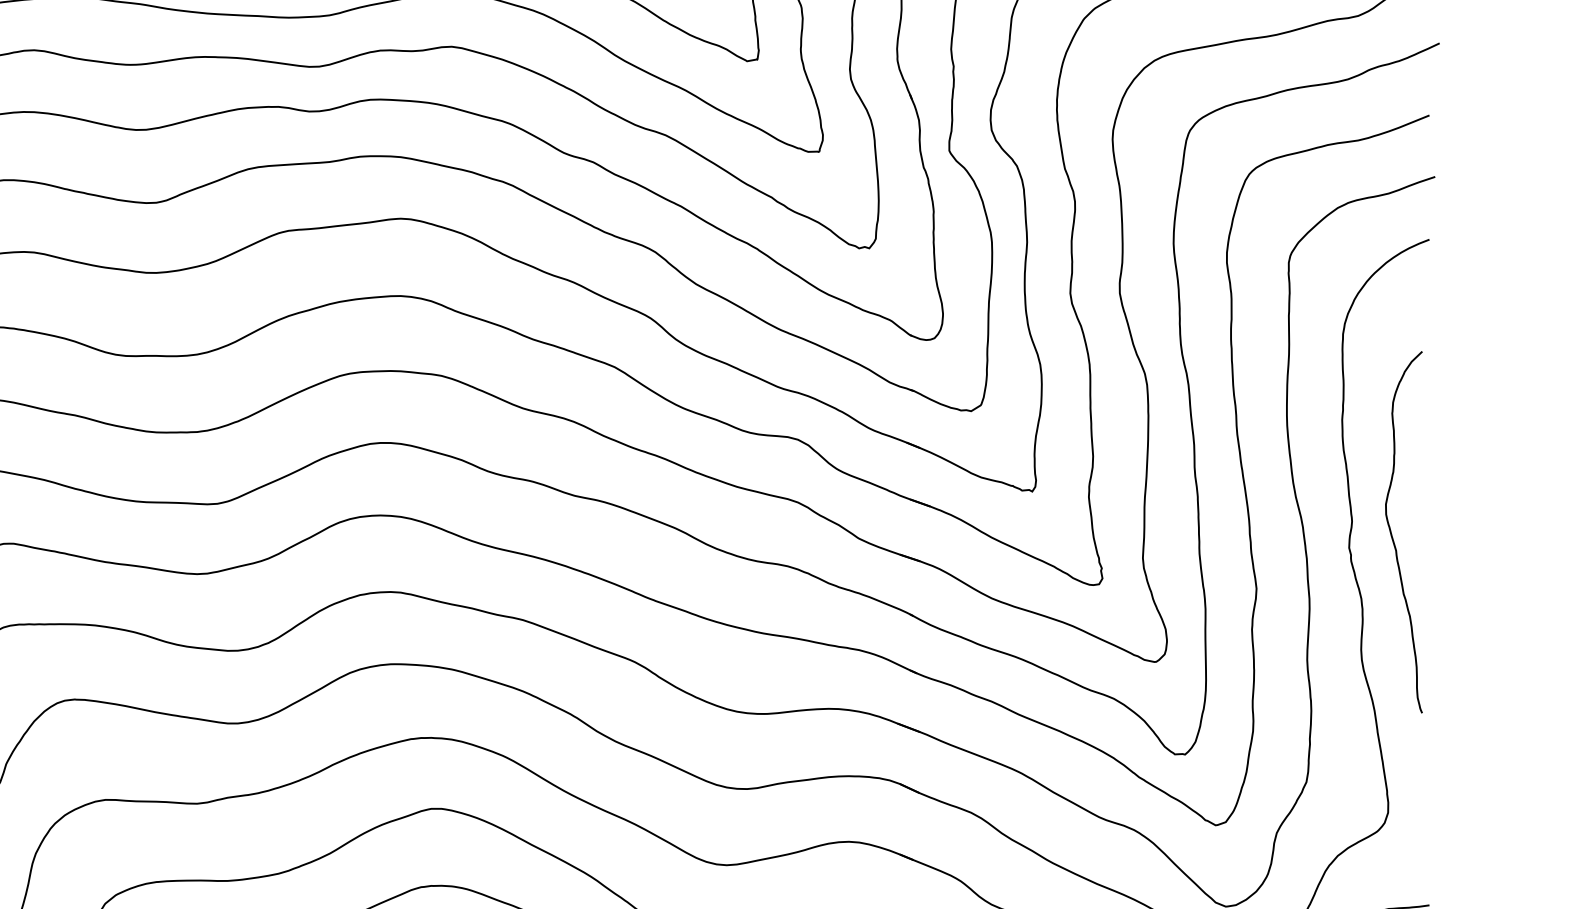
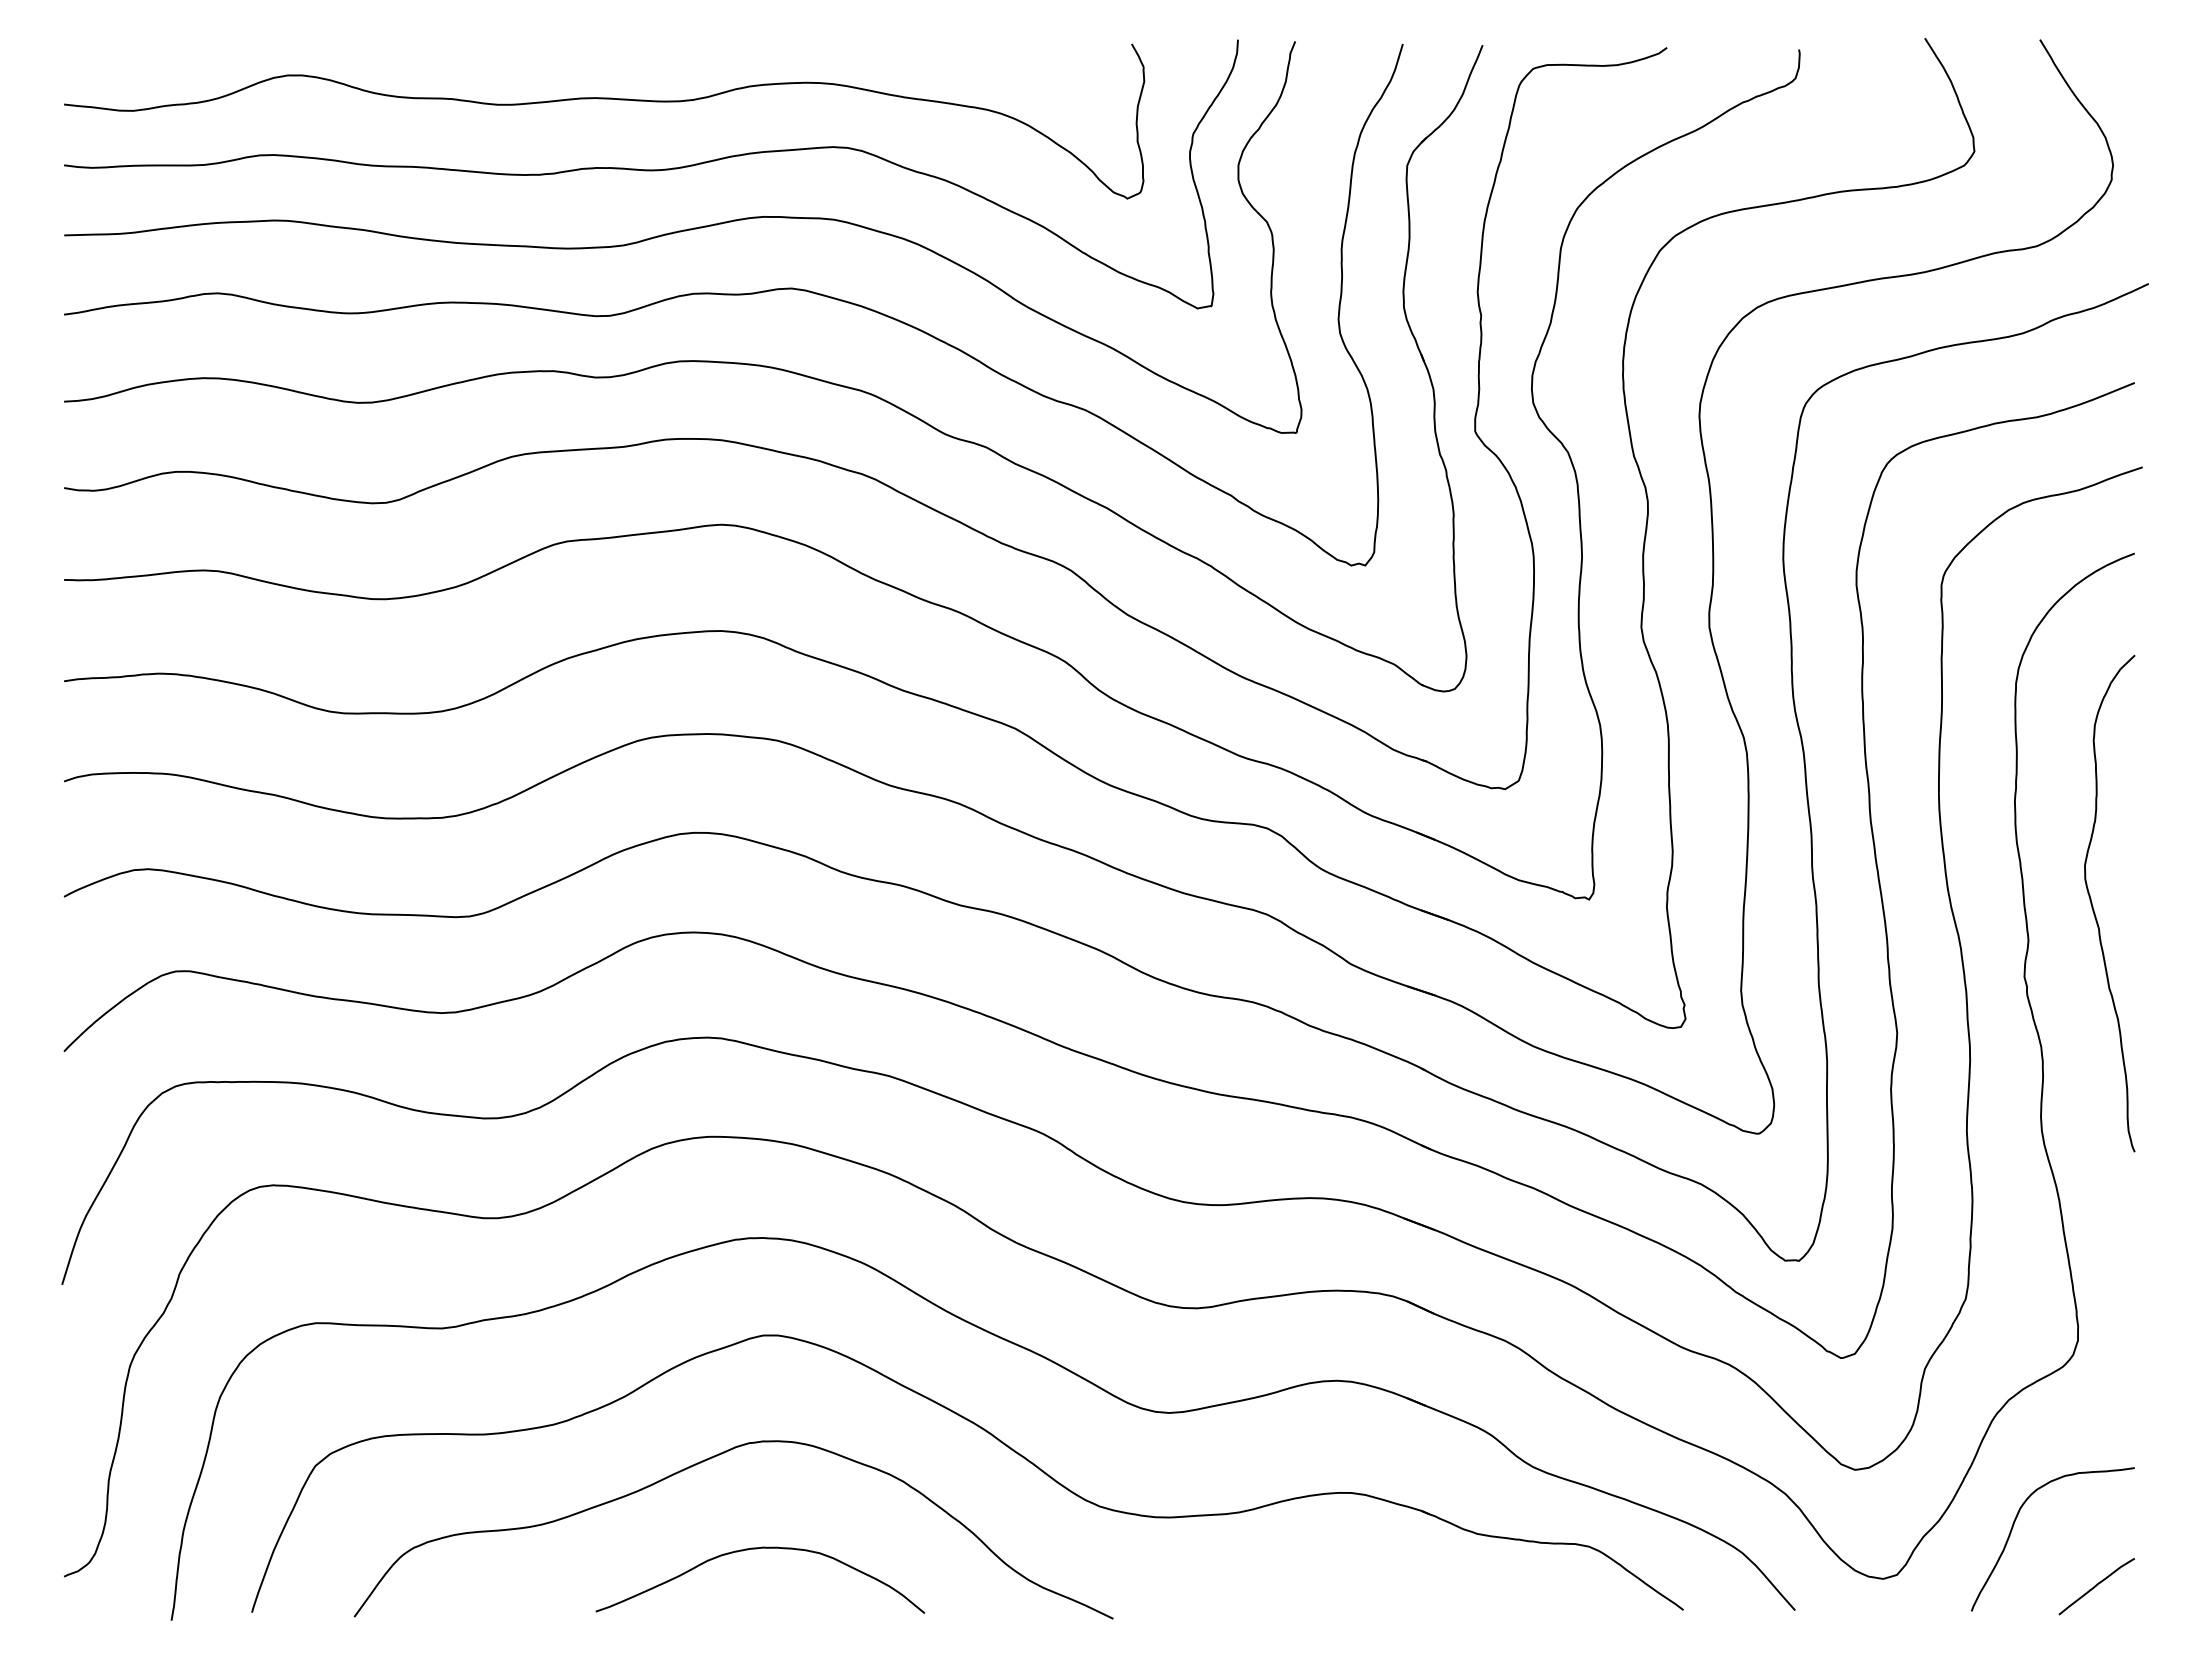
curve: (1392, 536) -> (2094, 909), moved

